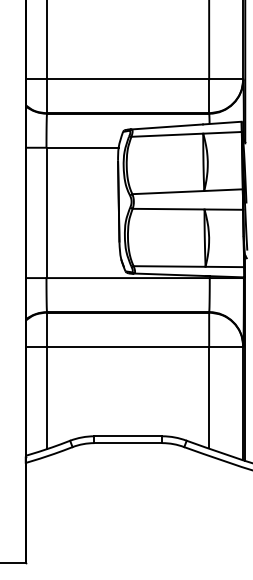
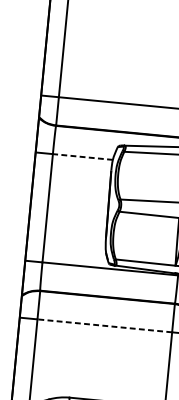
line: (82, 147) -> (82, 156), solid -> dashed
line: (127, 346) -> (104, 325), solid -> dashed

